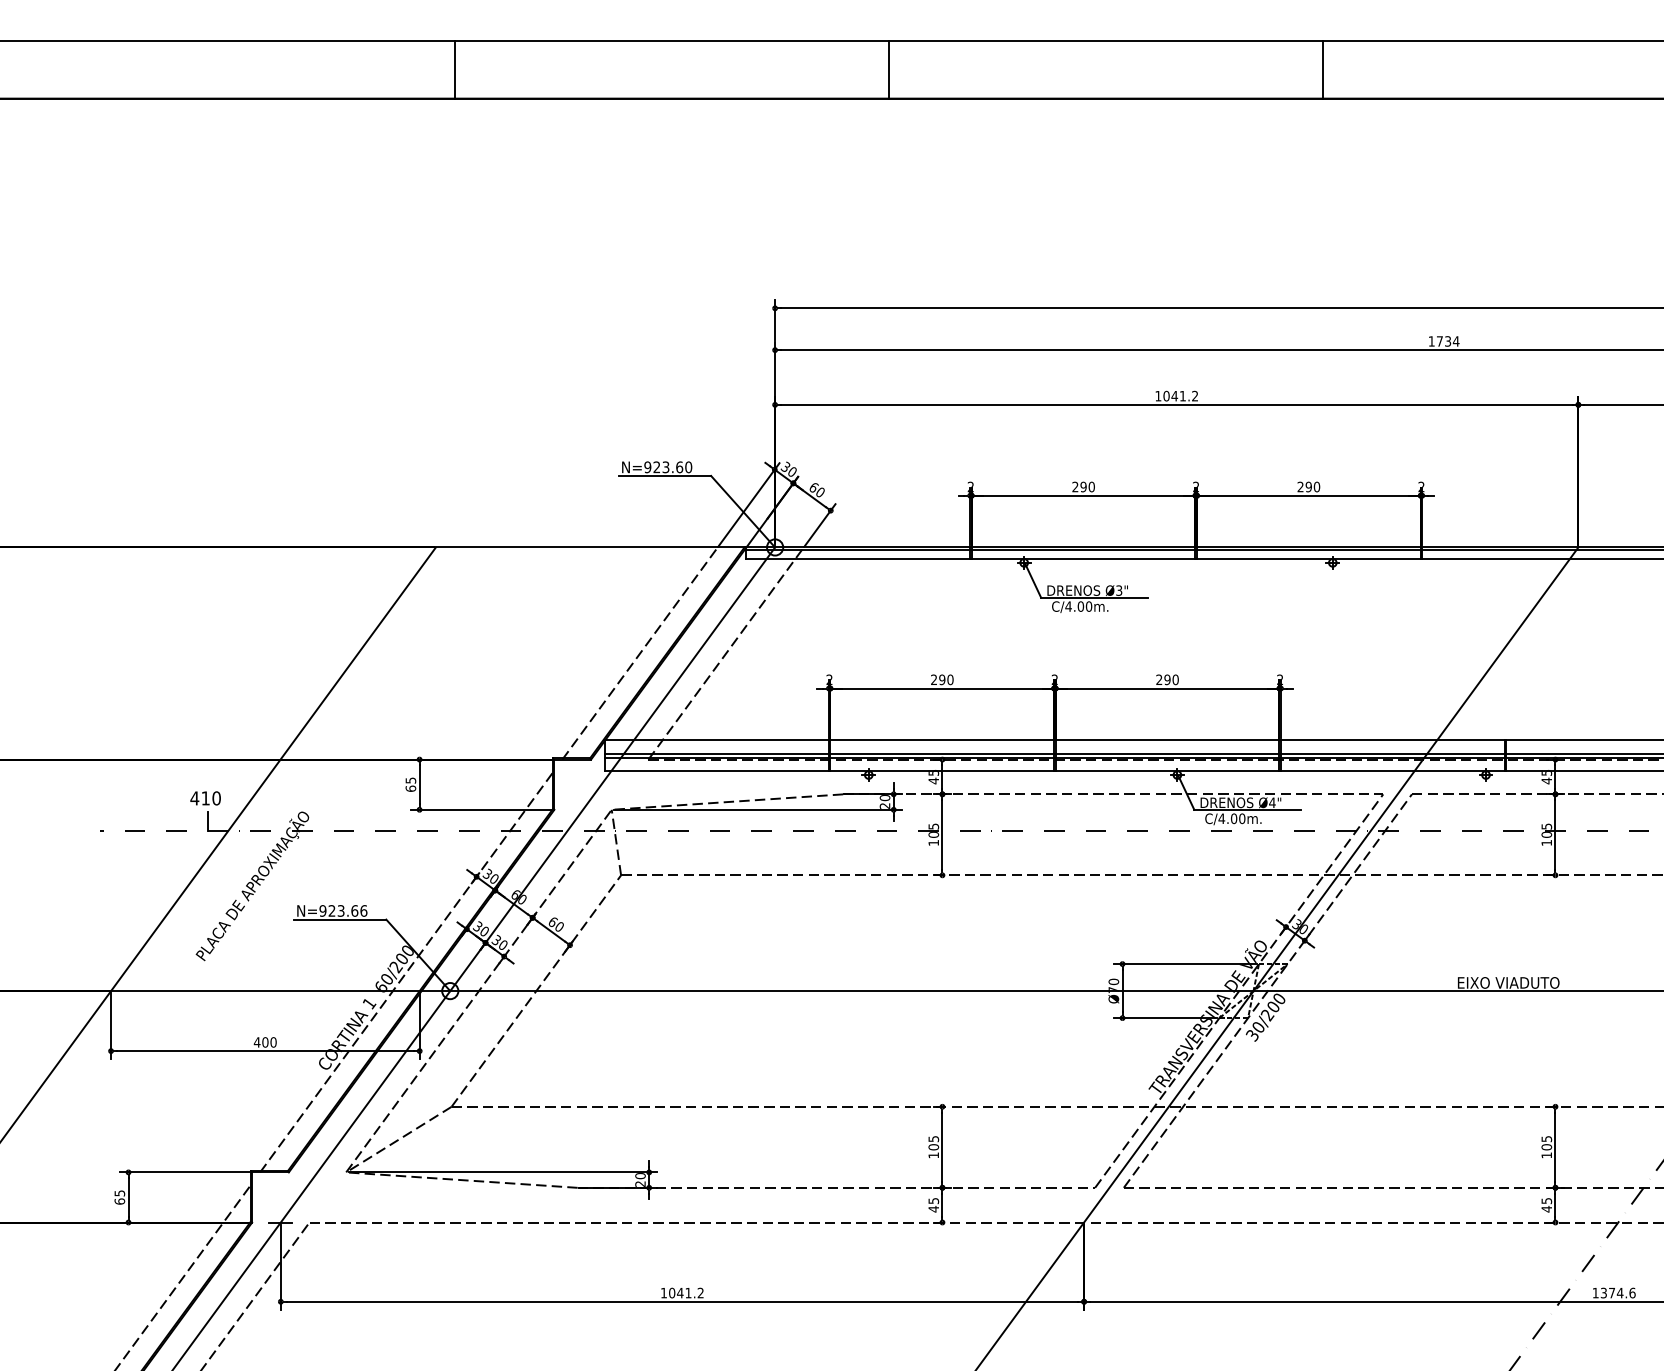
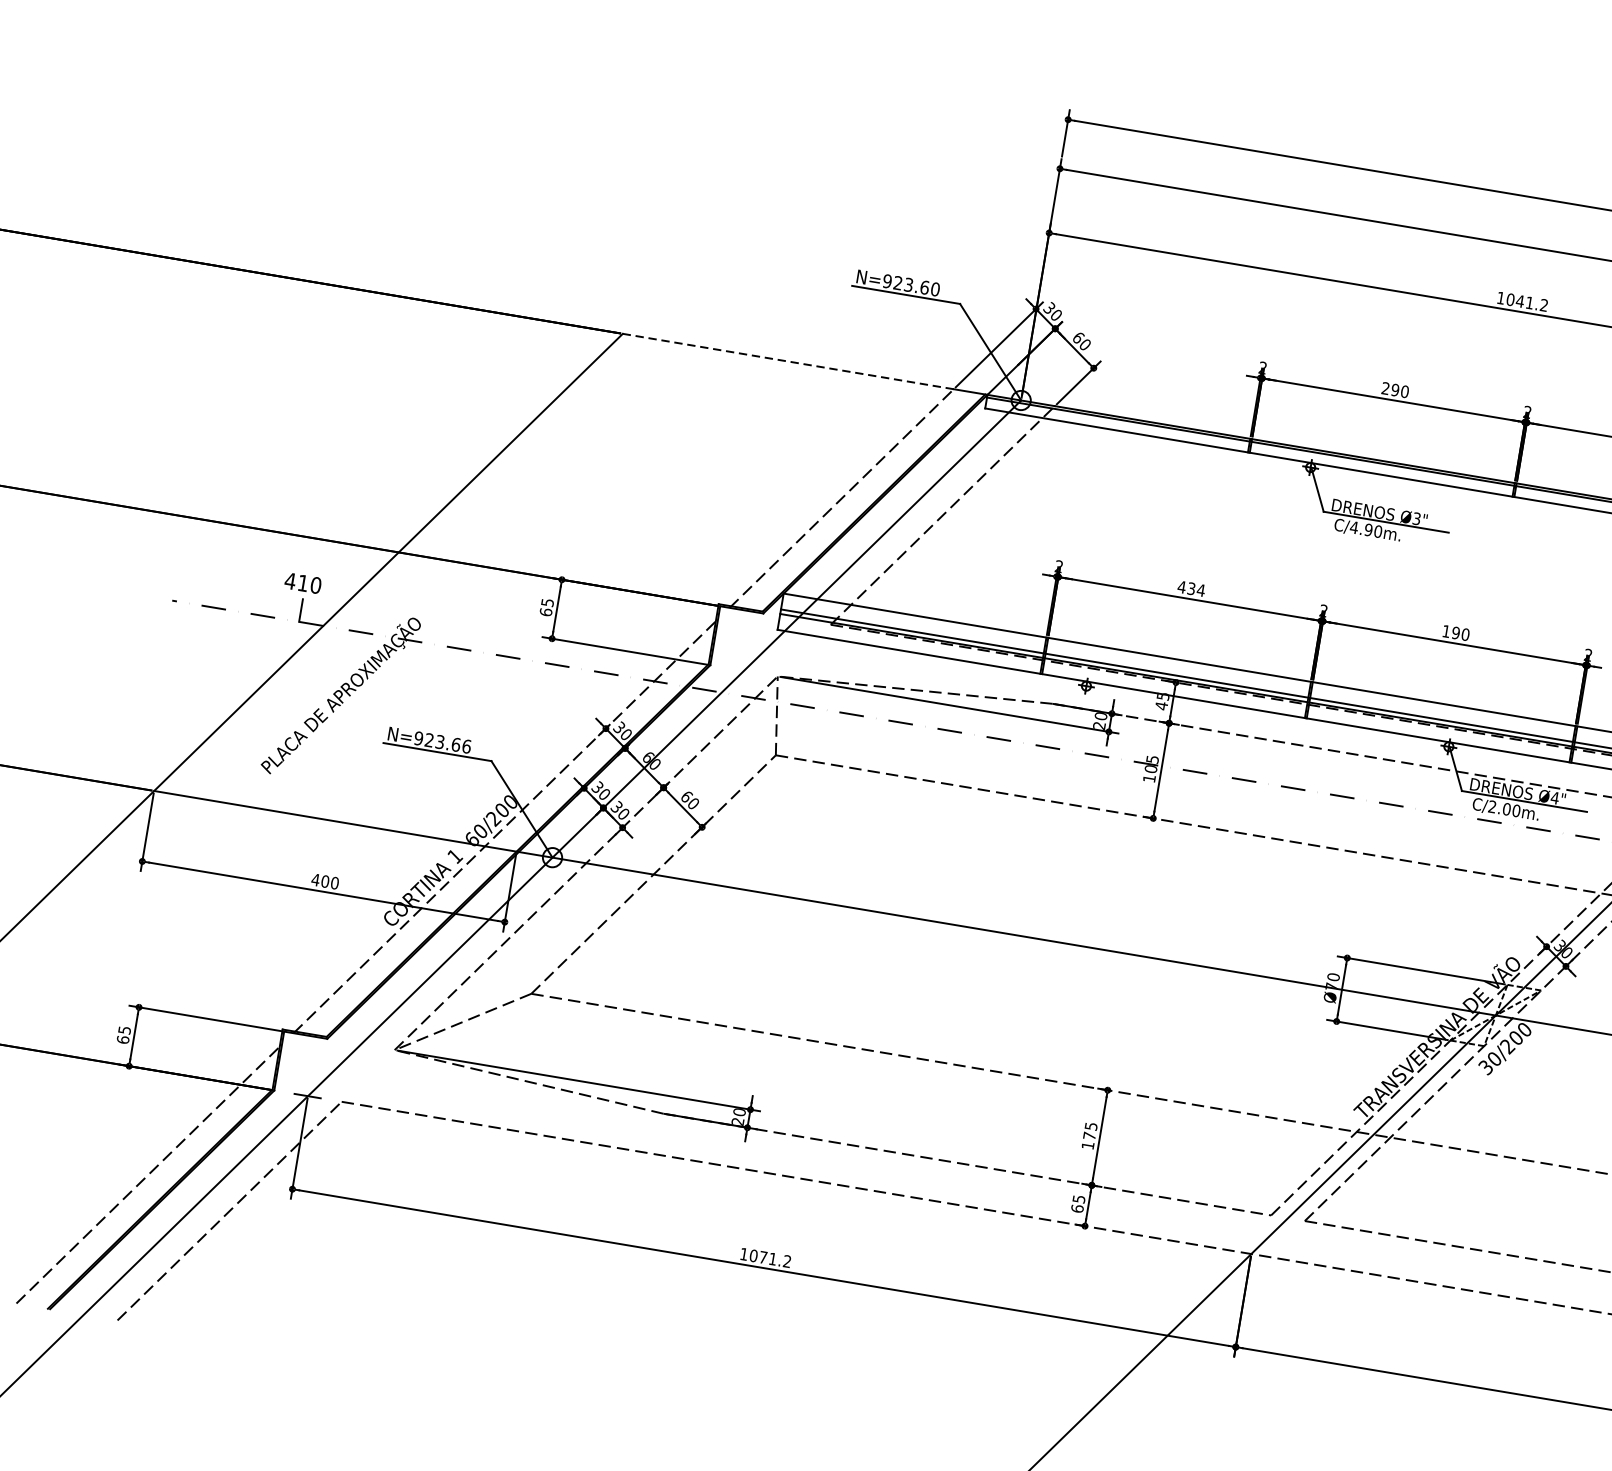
line: (576, 547) -> (787, 361), solid -> dashed
text: (1080, 606) -> (1368, 529), C/4.00m. -> C/4.90m.
text: (941, 679) -> (1190, 588), 290 -> 434
text: (1159, 679) -> (1446, 631), 290 -> 190
text: (1221, 818) -> (1492, 806), C/4.00m. -> C/2.00m.
text: (933, 1147) -> (1089, 1136), 105 -> 175
text: (933, 1209) -> (1077, 1209), 45 -> 65
text: (680, 1292) -> (763, 1256), 1041.2 -> 1071.2

